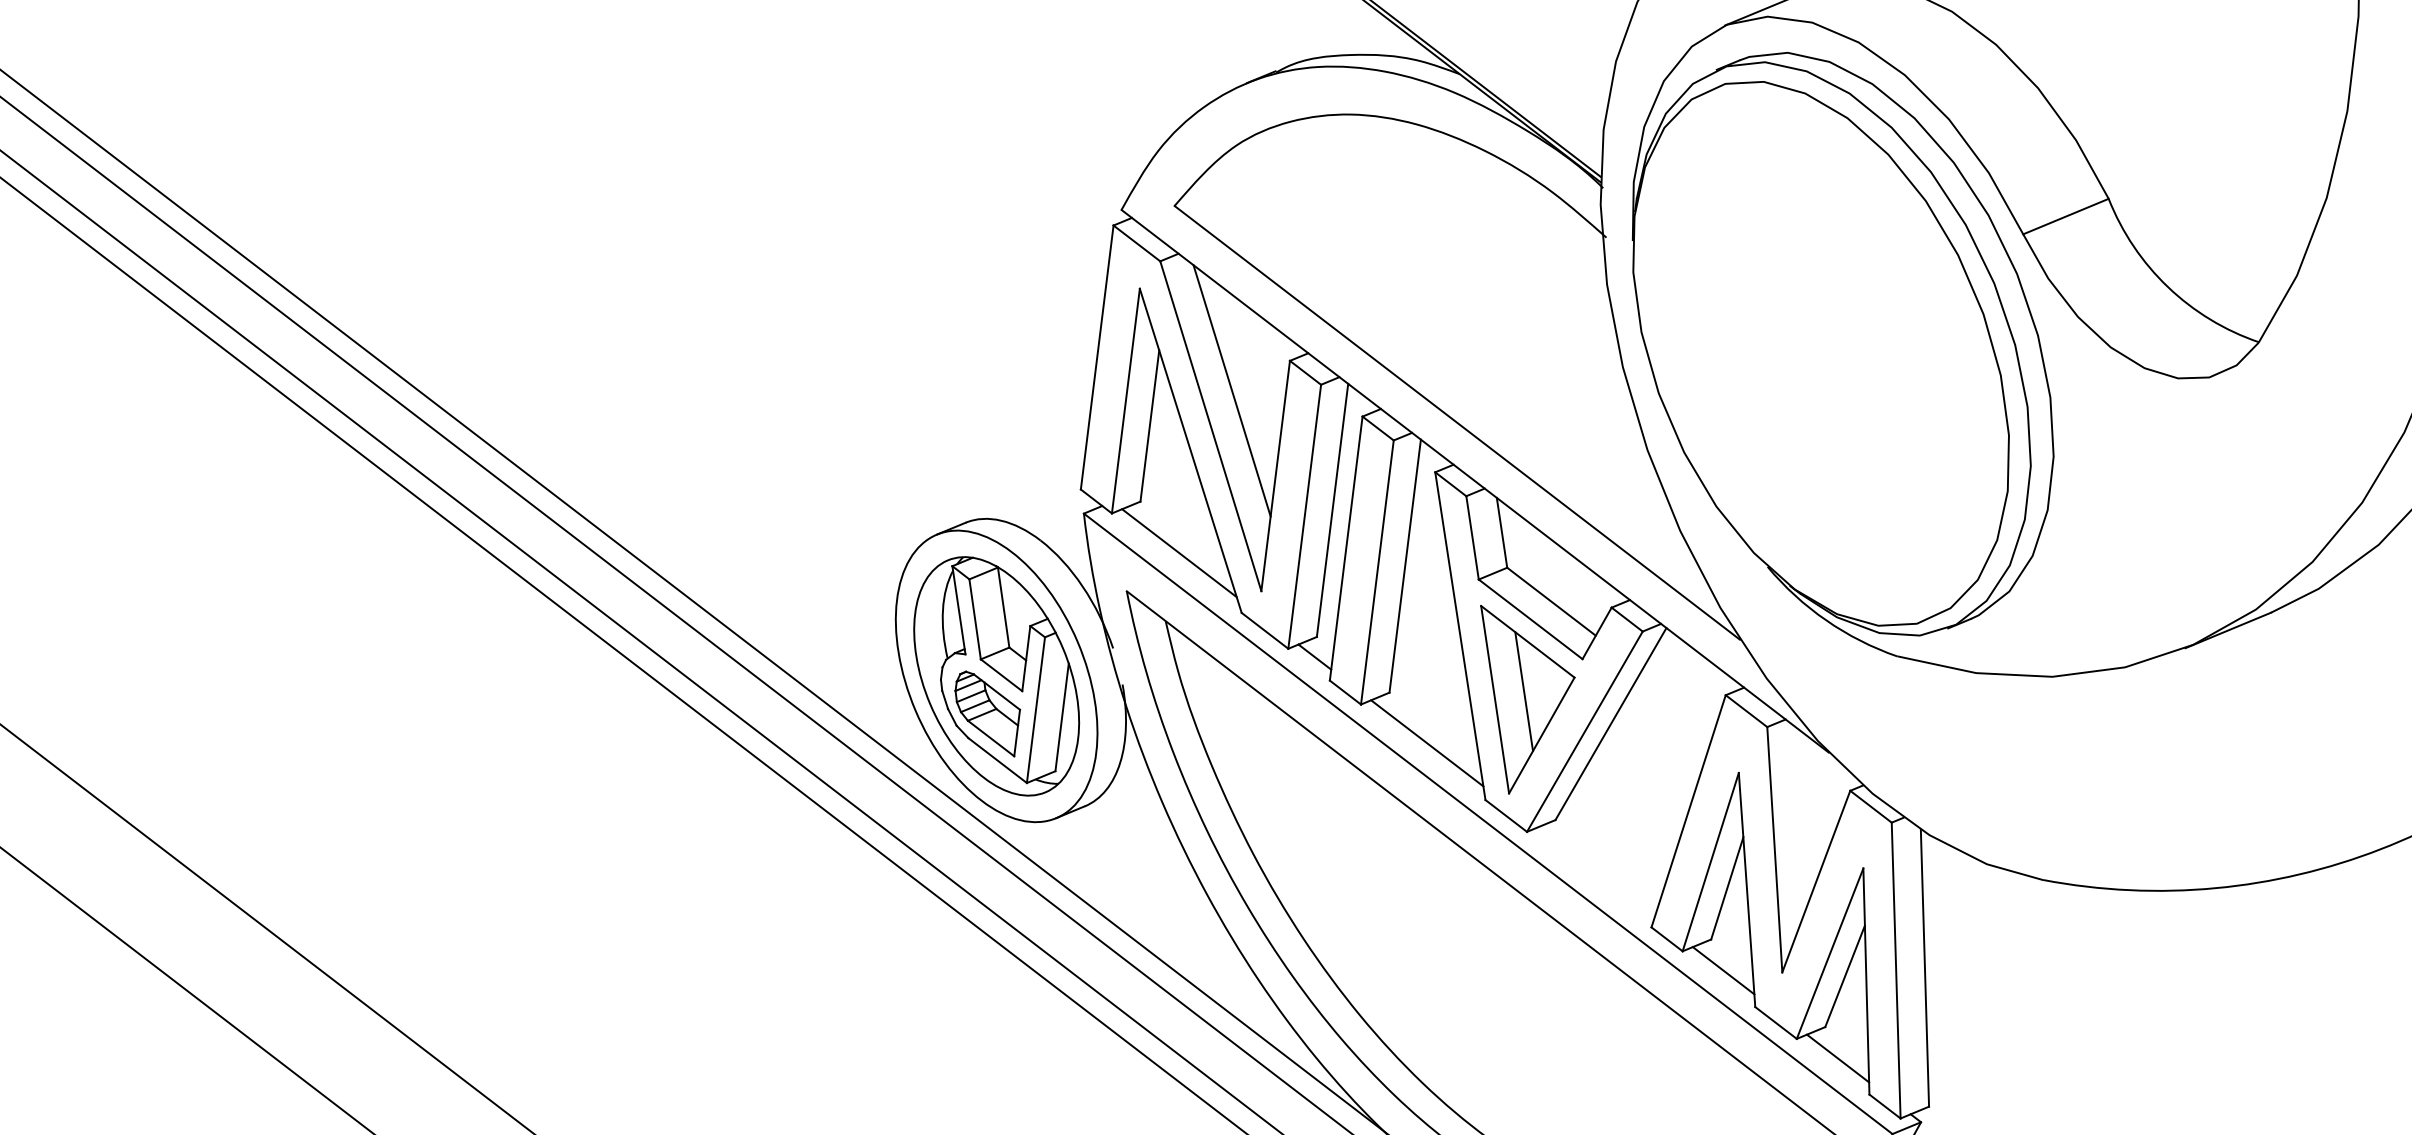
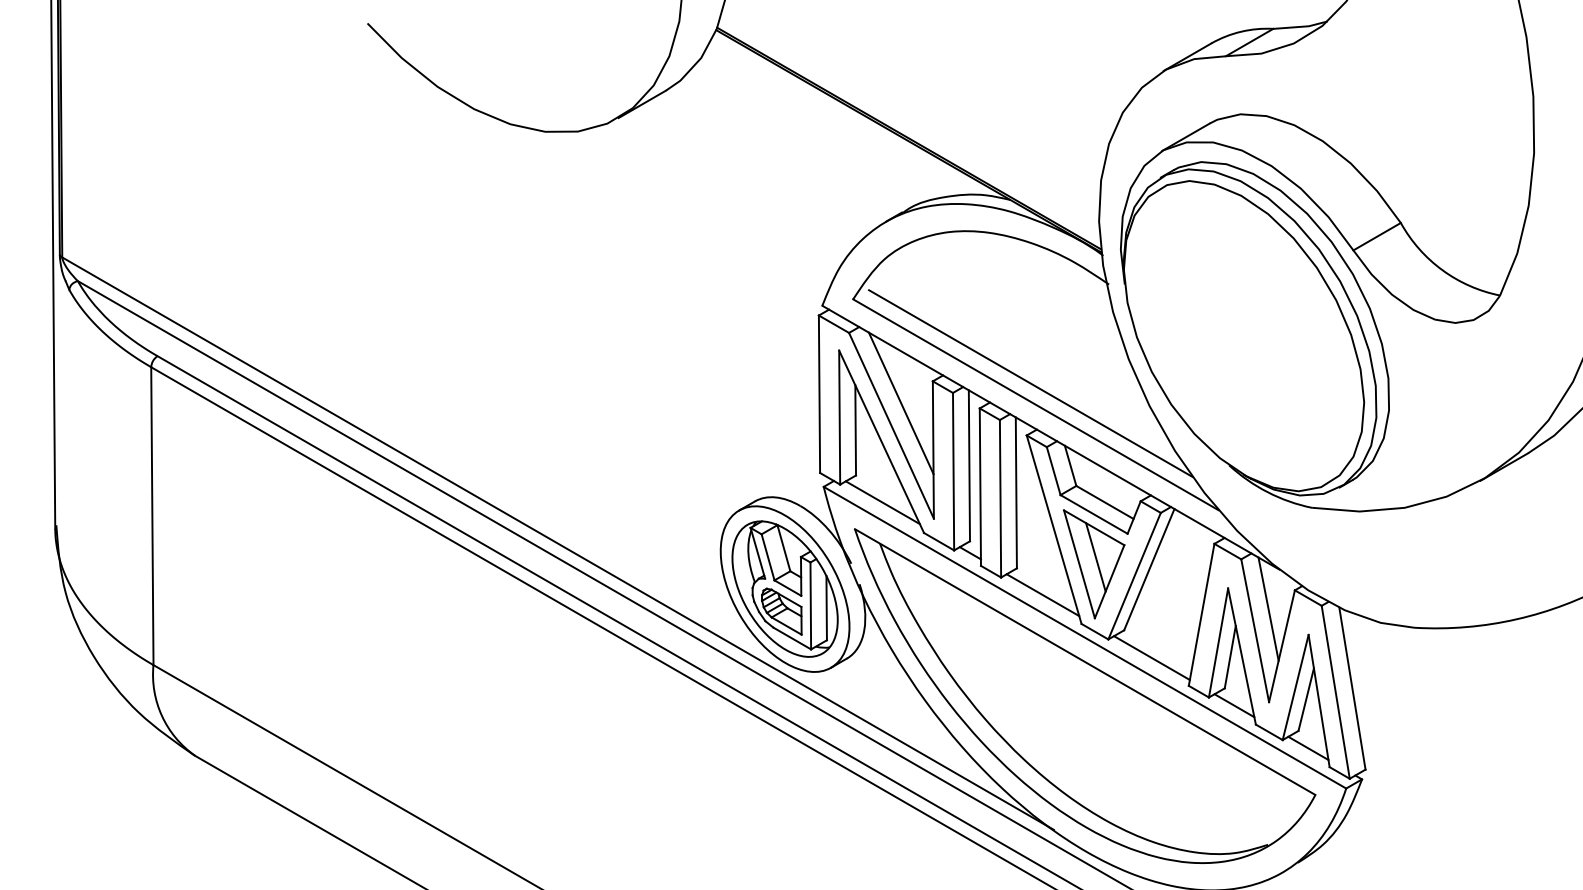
line: (1453, 386) -> (1030, 383), added
line: (1802, 815) -> (1268, 608), added
line: (1595, 873) -> (1151, 658), added

